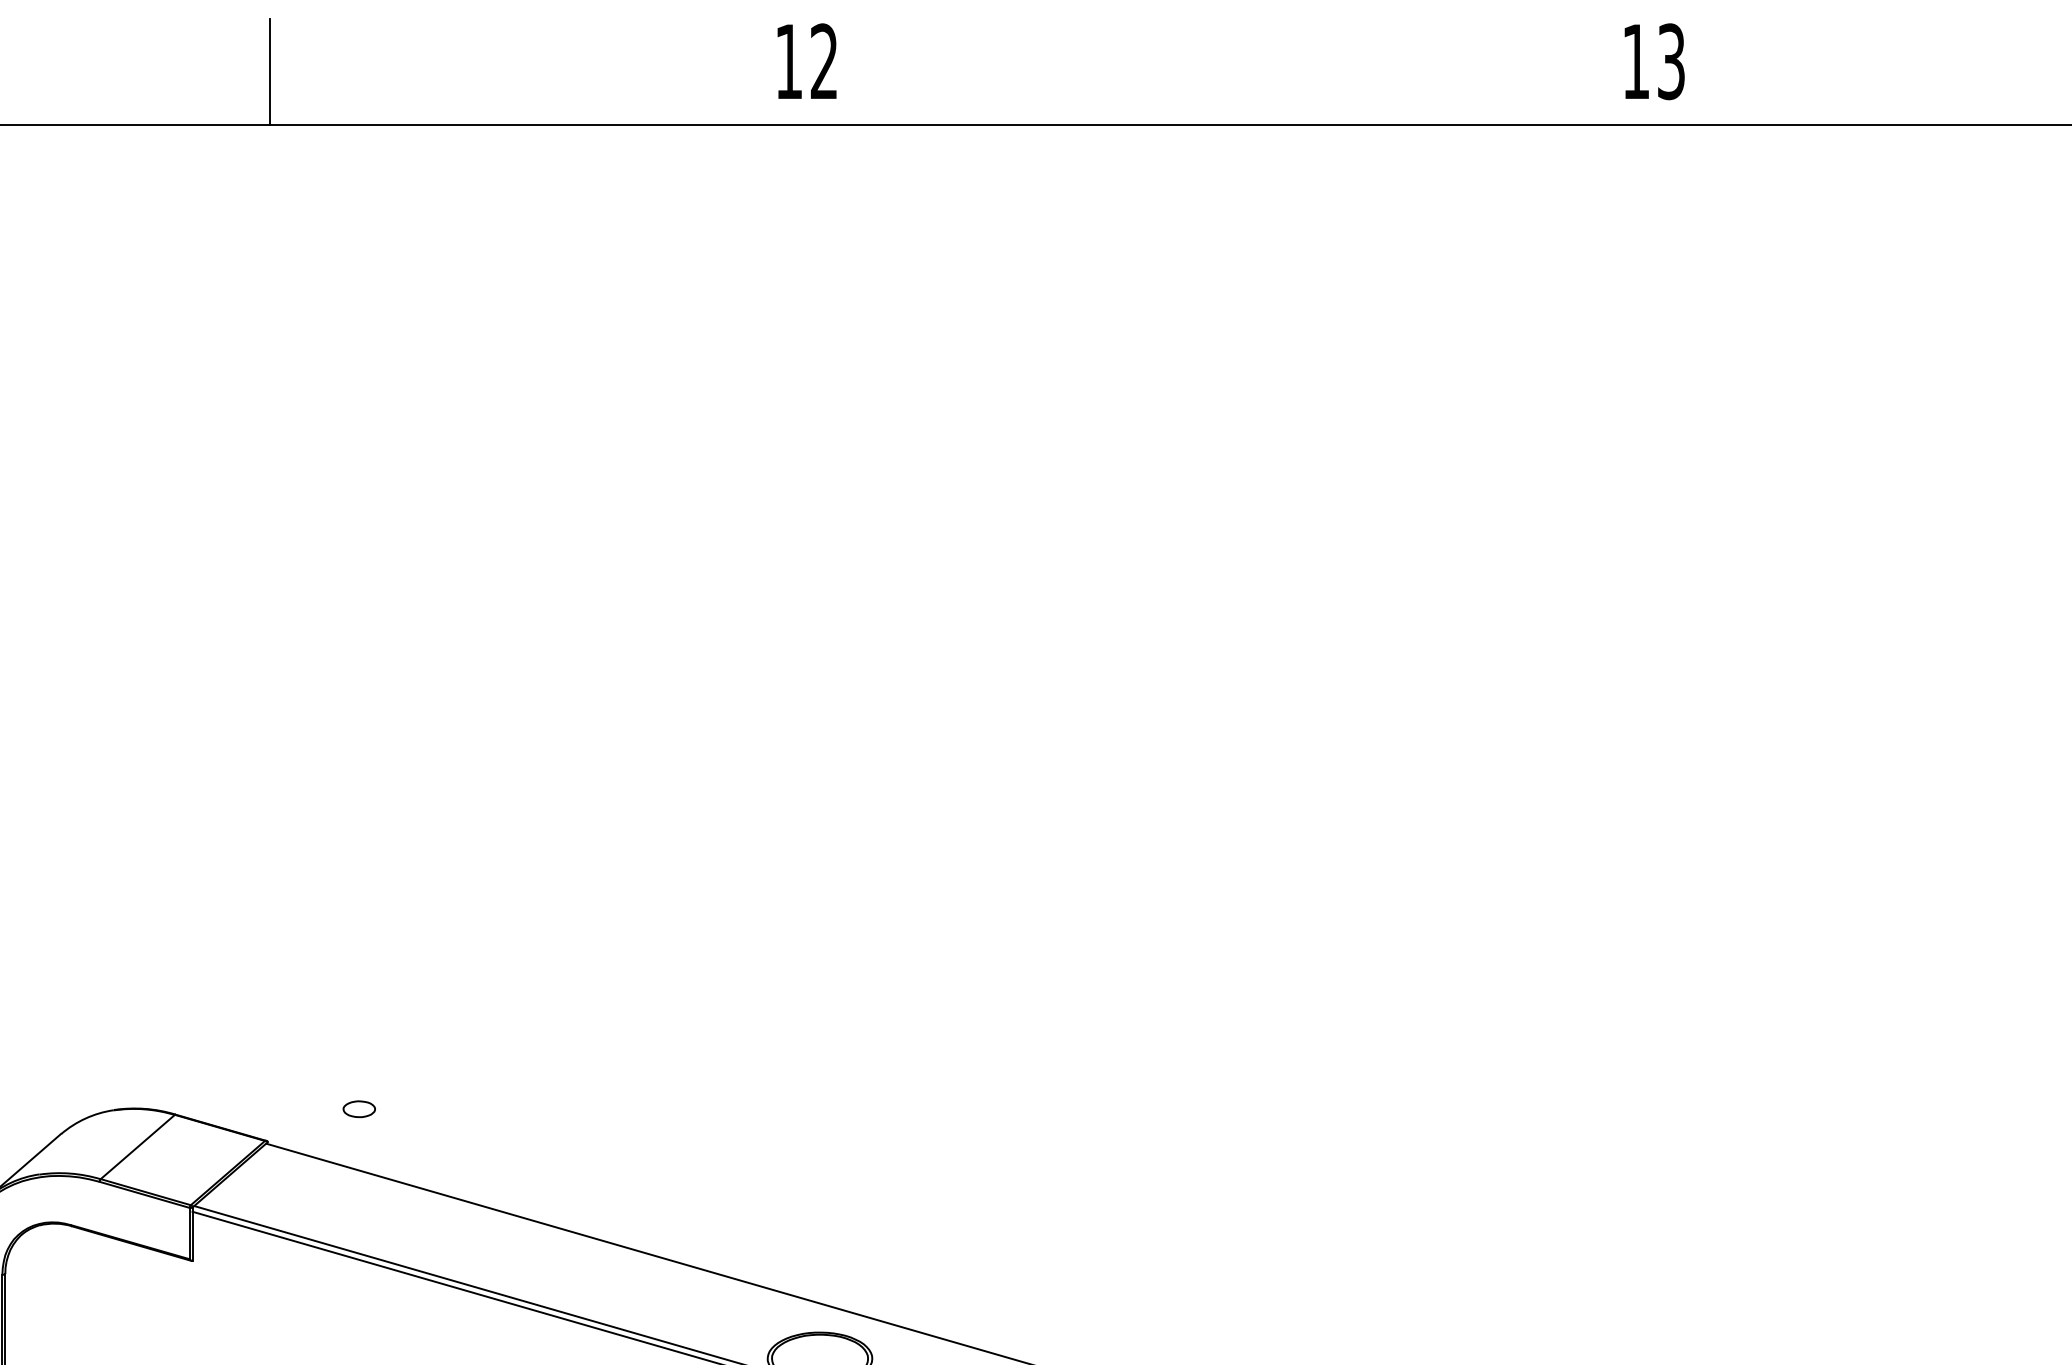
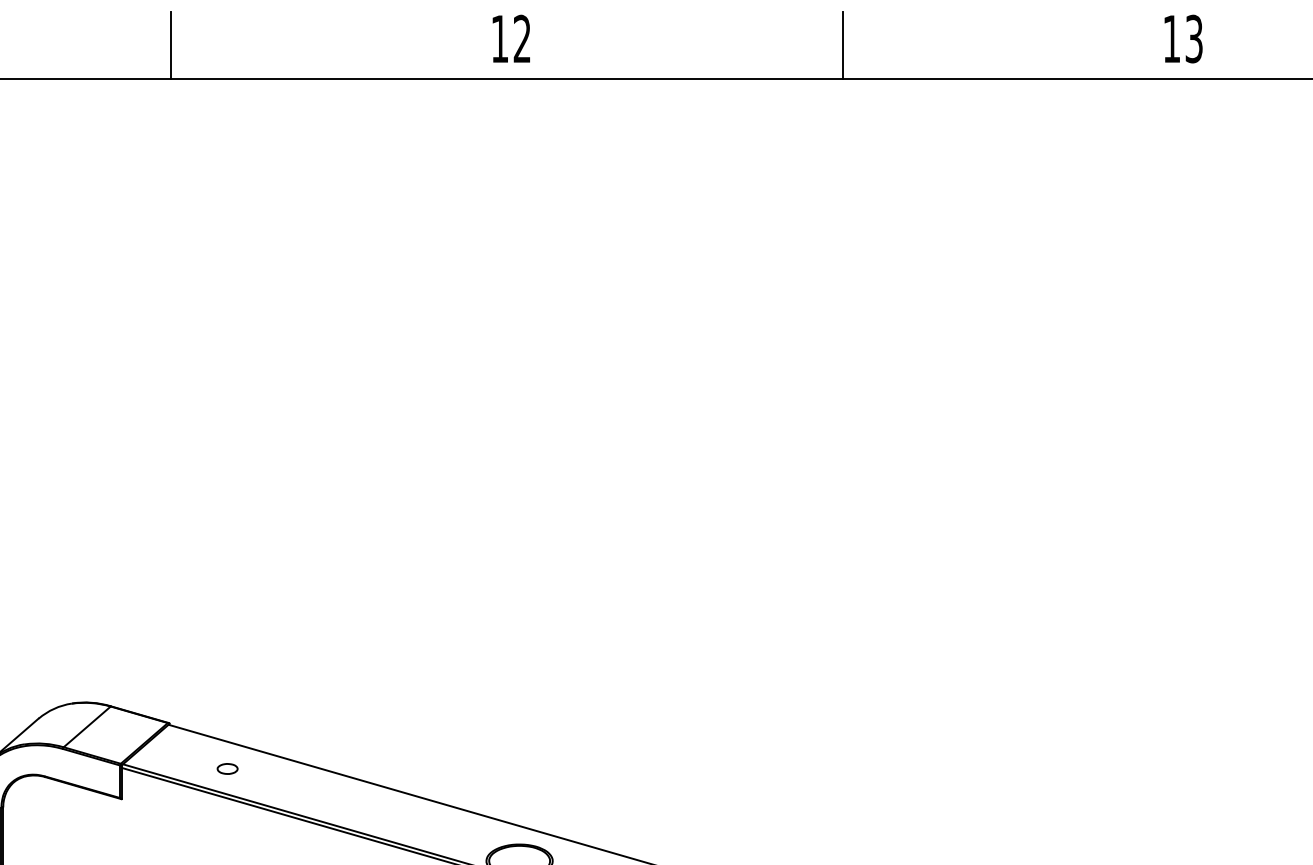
text: (1654, 60) -> (1183, 38), moved
line: (1331, 71) -> (843, 45), added
part: (359, 1108) -> (227, 768), moved

